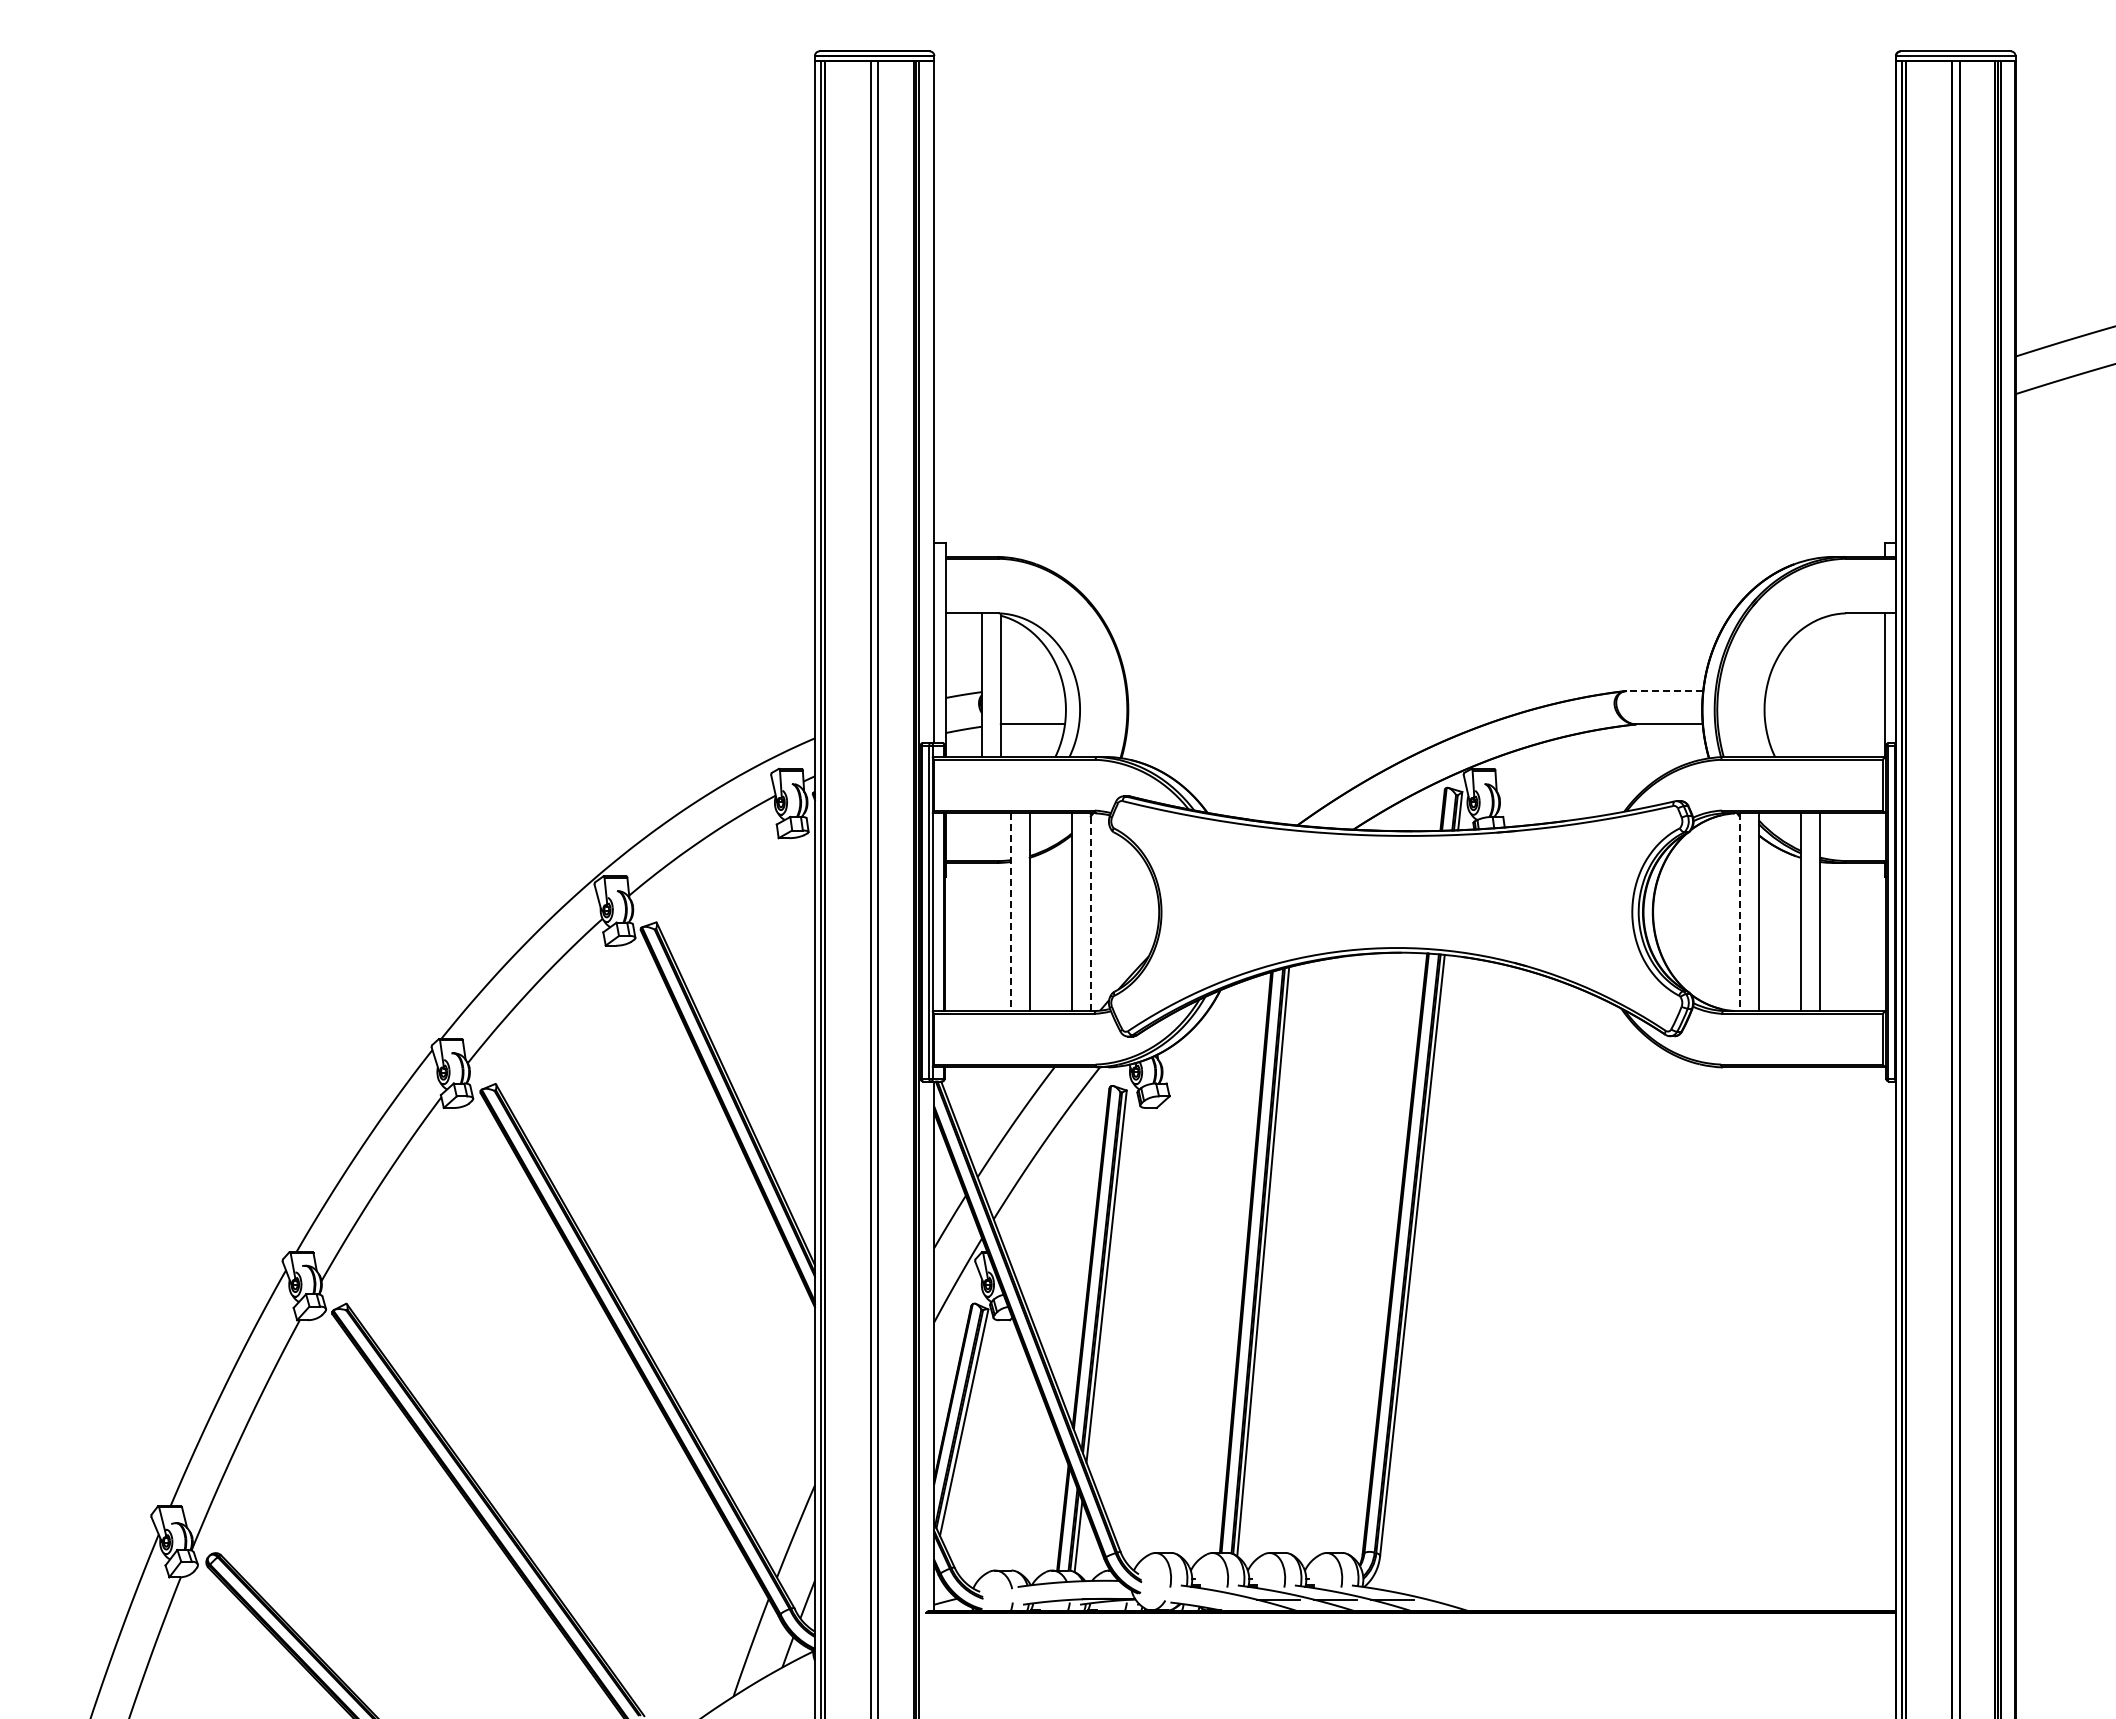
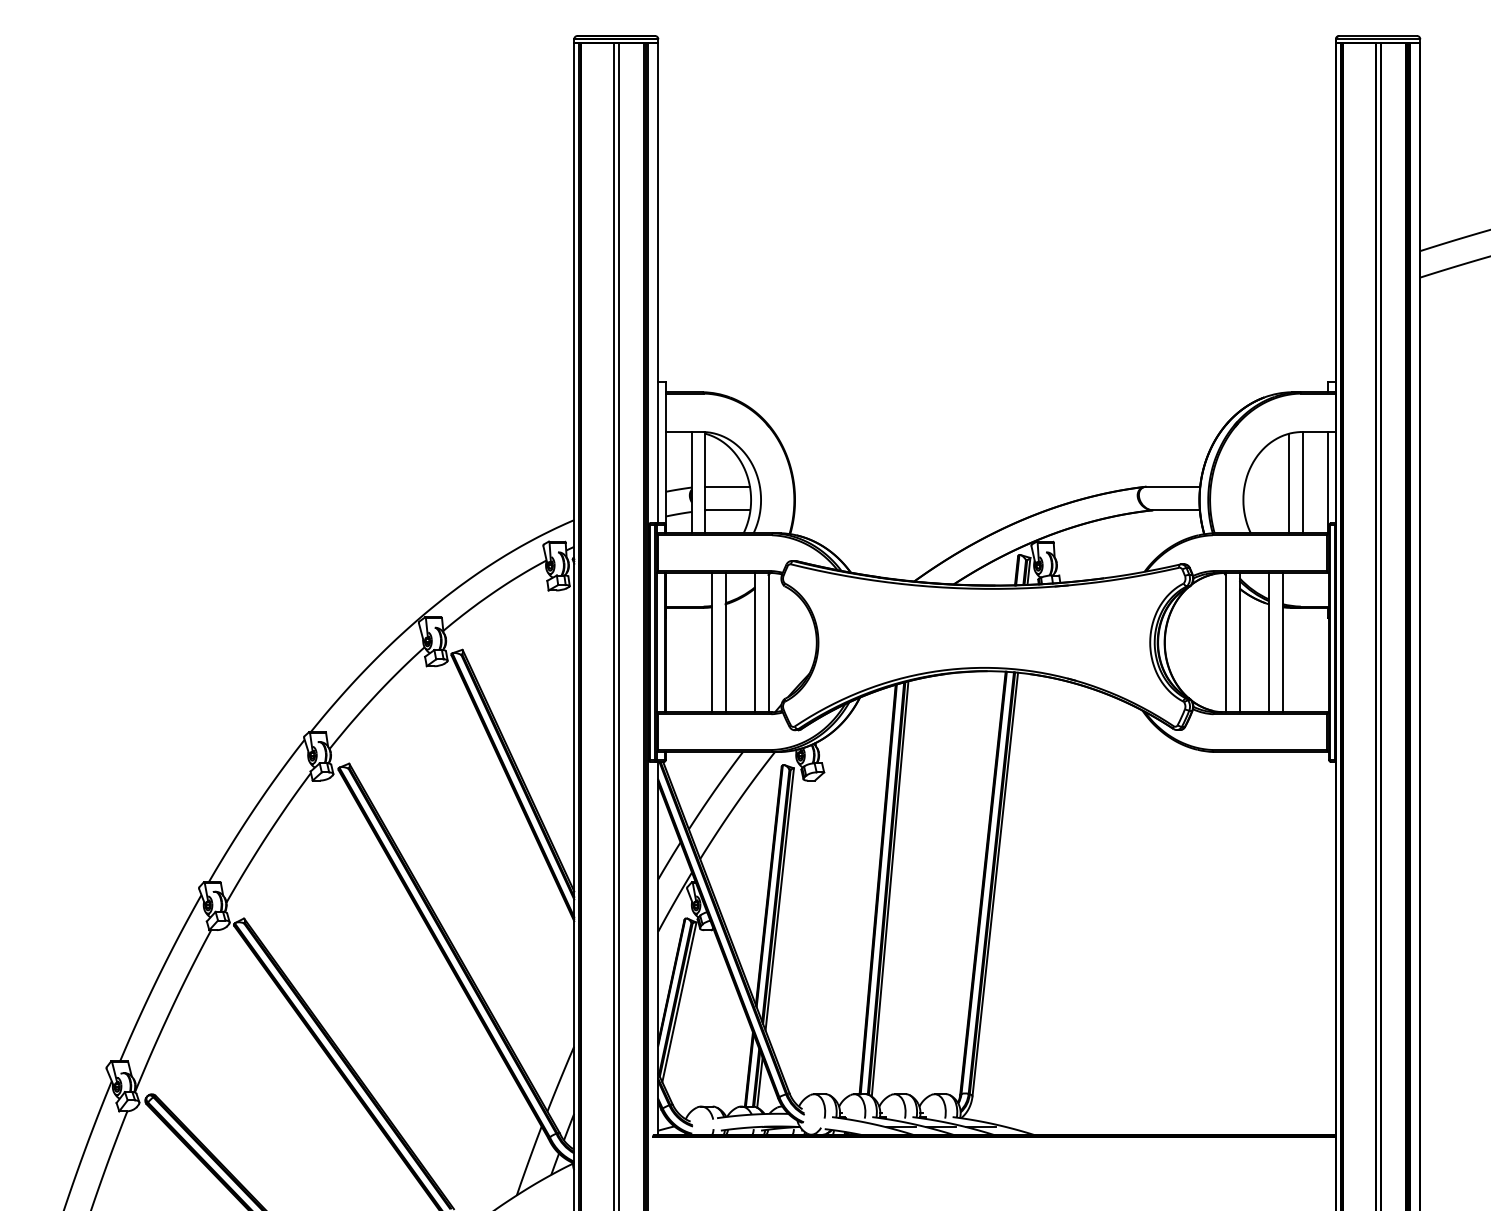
line: (1848, 684) -> (1302, 482), added
line: (1829, 685) -> (1289, 482), added
line: (1032, 691) -> (727, 487), added
line: (1664, 691) -> (1172, 487), dashed -> solid
line: (1010, 912) -> (712, 642), dashed -> solid
line: (1090, 912) -> (768, 642), dashed -> solid
line: (1740, 912) -> (1226, 642), dashed -> solid

